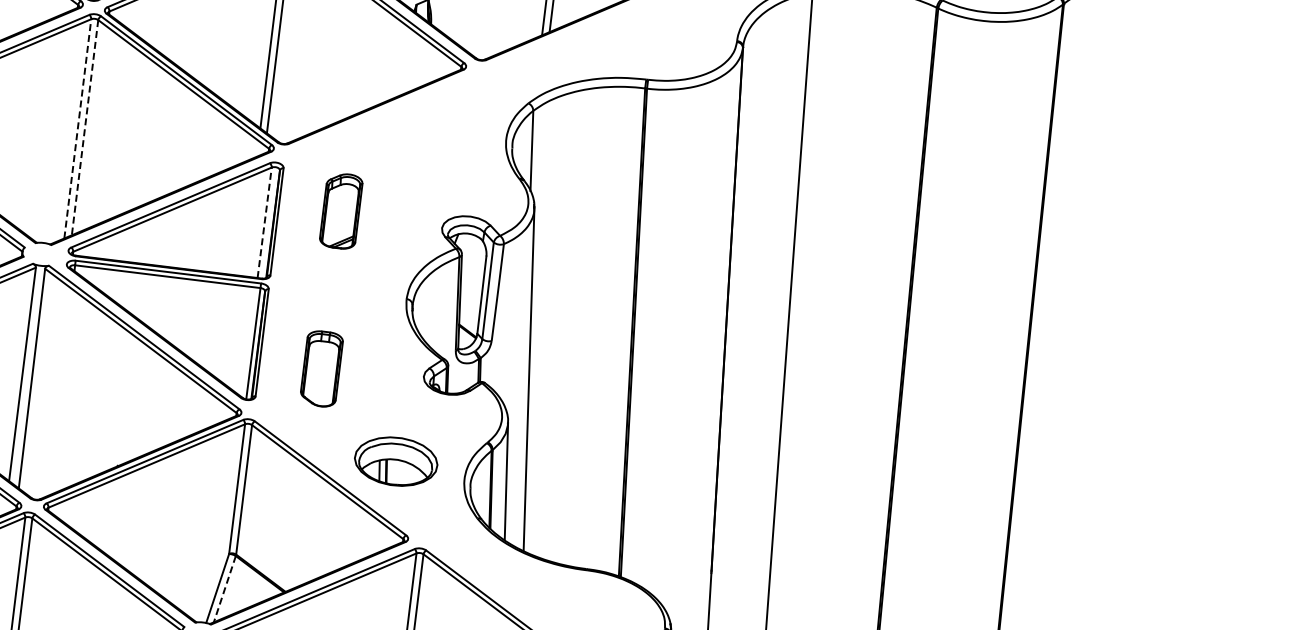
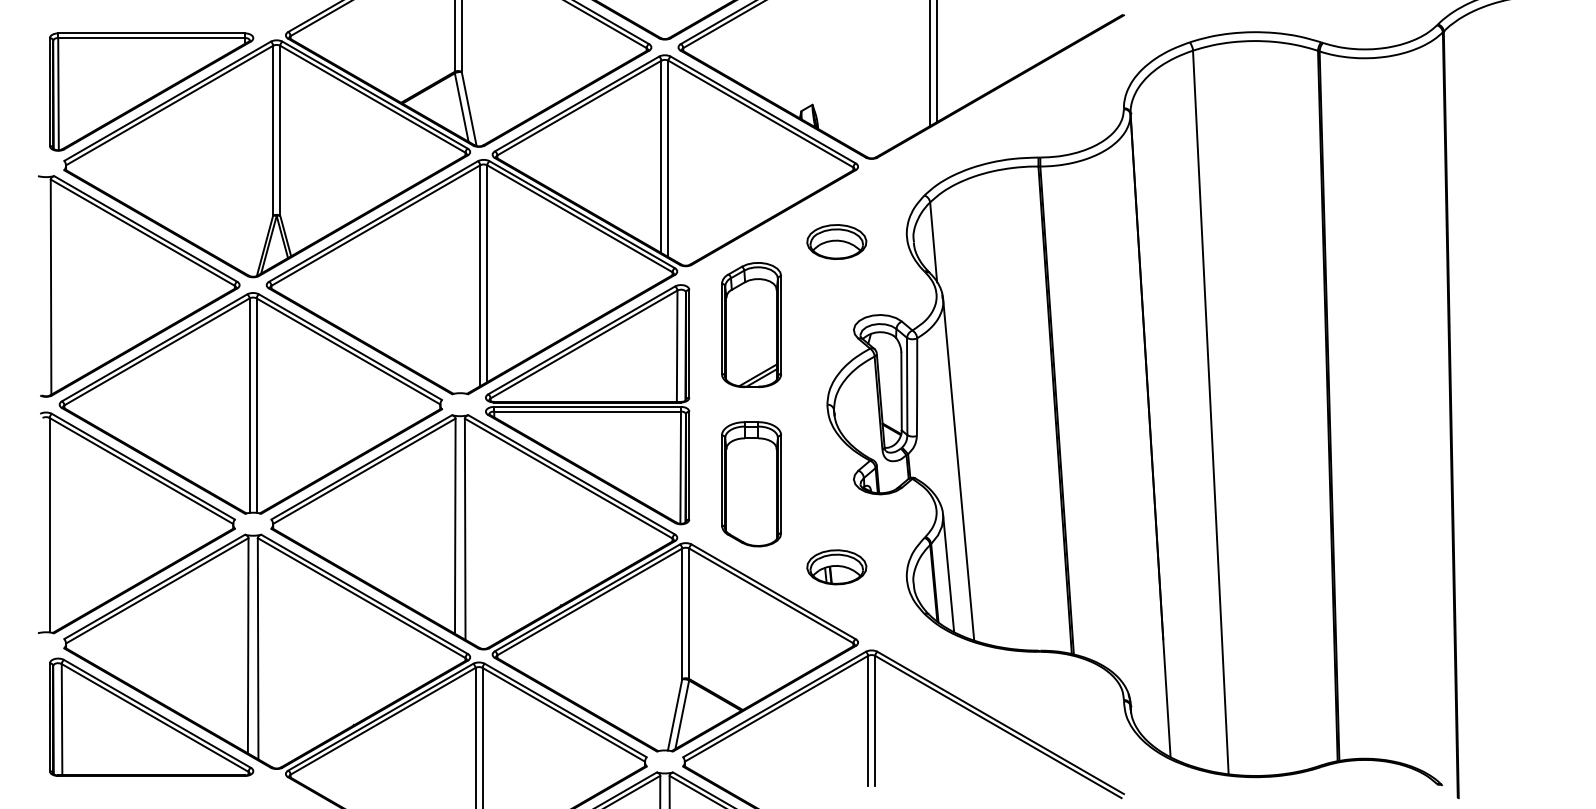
line: (78, 128) -> (480, 275), dashed -> solid
line: (85, 128) -> (487, 274), dashed -> solid
part: (435, 138) -> (836, 241), added
part: (340, 211) -> (751, 325), size x1.67
line: (264, 223) -> (677, 346), dashed -> solid
part: (321, 369) -> (751, 484), size x1.67
part: (395, 461) -> (836, 567), size x0.71
line: (225, 588) -> (682, 714), dashed -> solid

